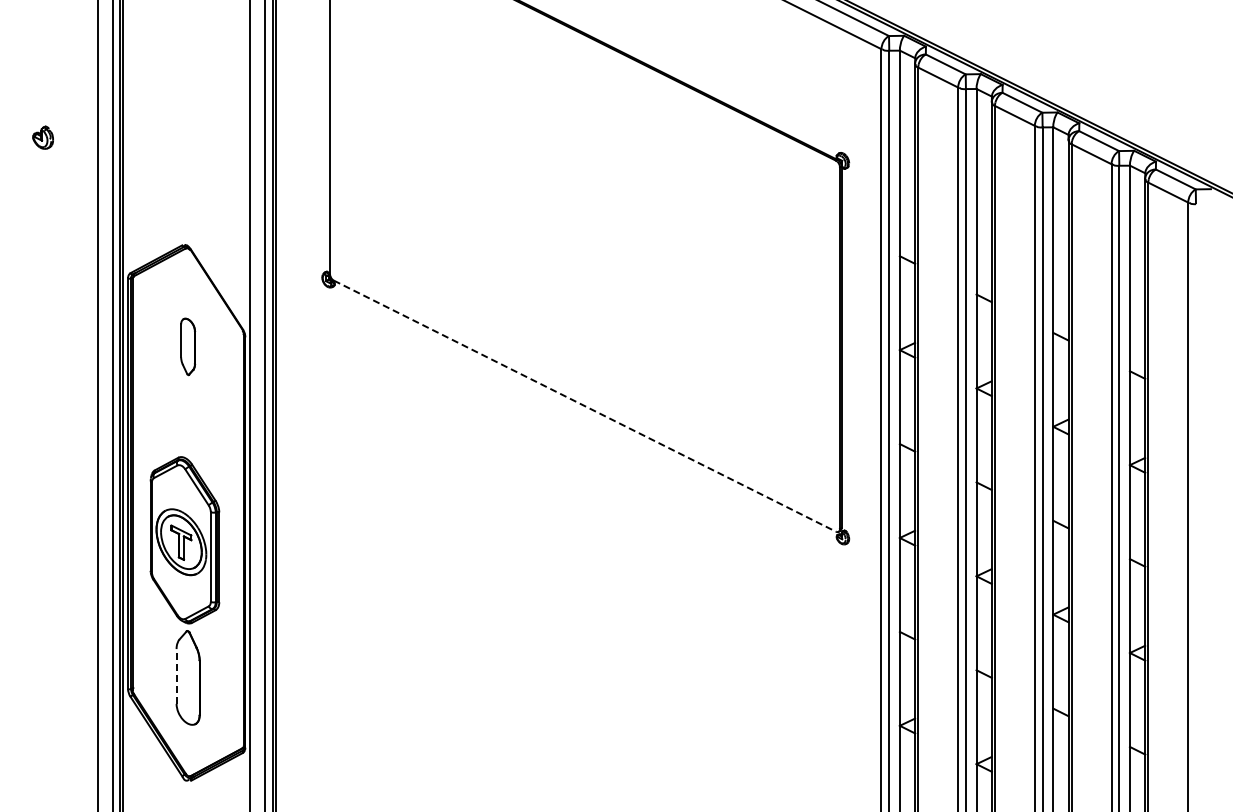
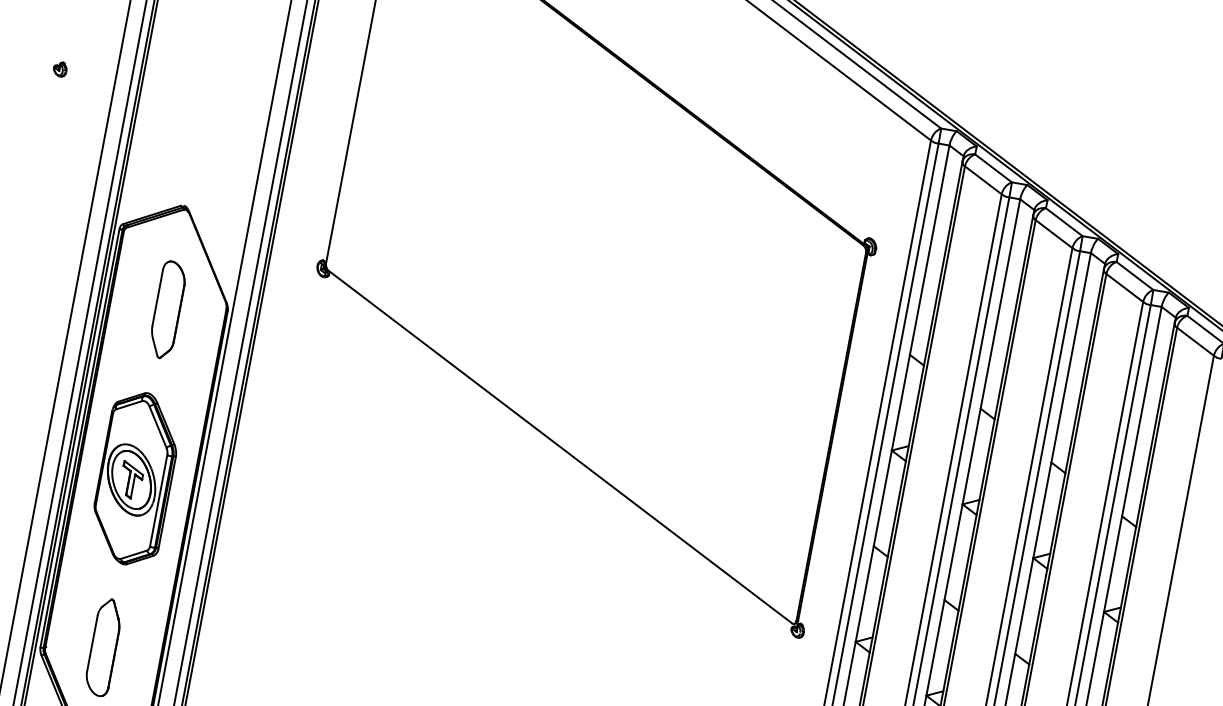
part: (43, 137) -> (60, 69), size x0.62
part: (187, 346) -> (166, 309), size x1.67
line: (585, 406) -> (560, 447), dashed -> solid
part: (184, 540) -> (135, 478), moved
line: (176, 675) -> (92, 642), dashed -> solid

